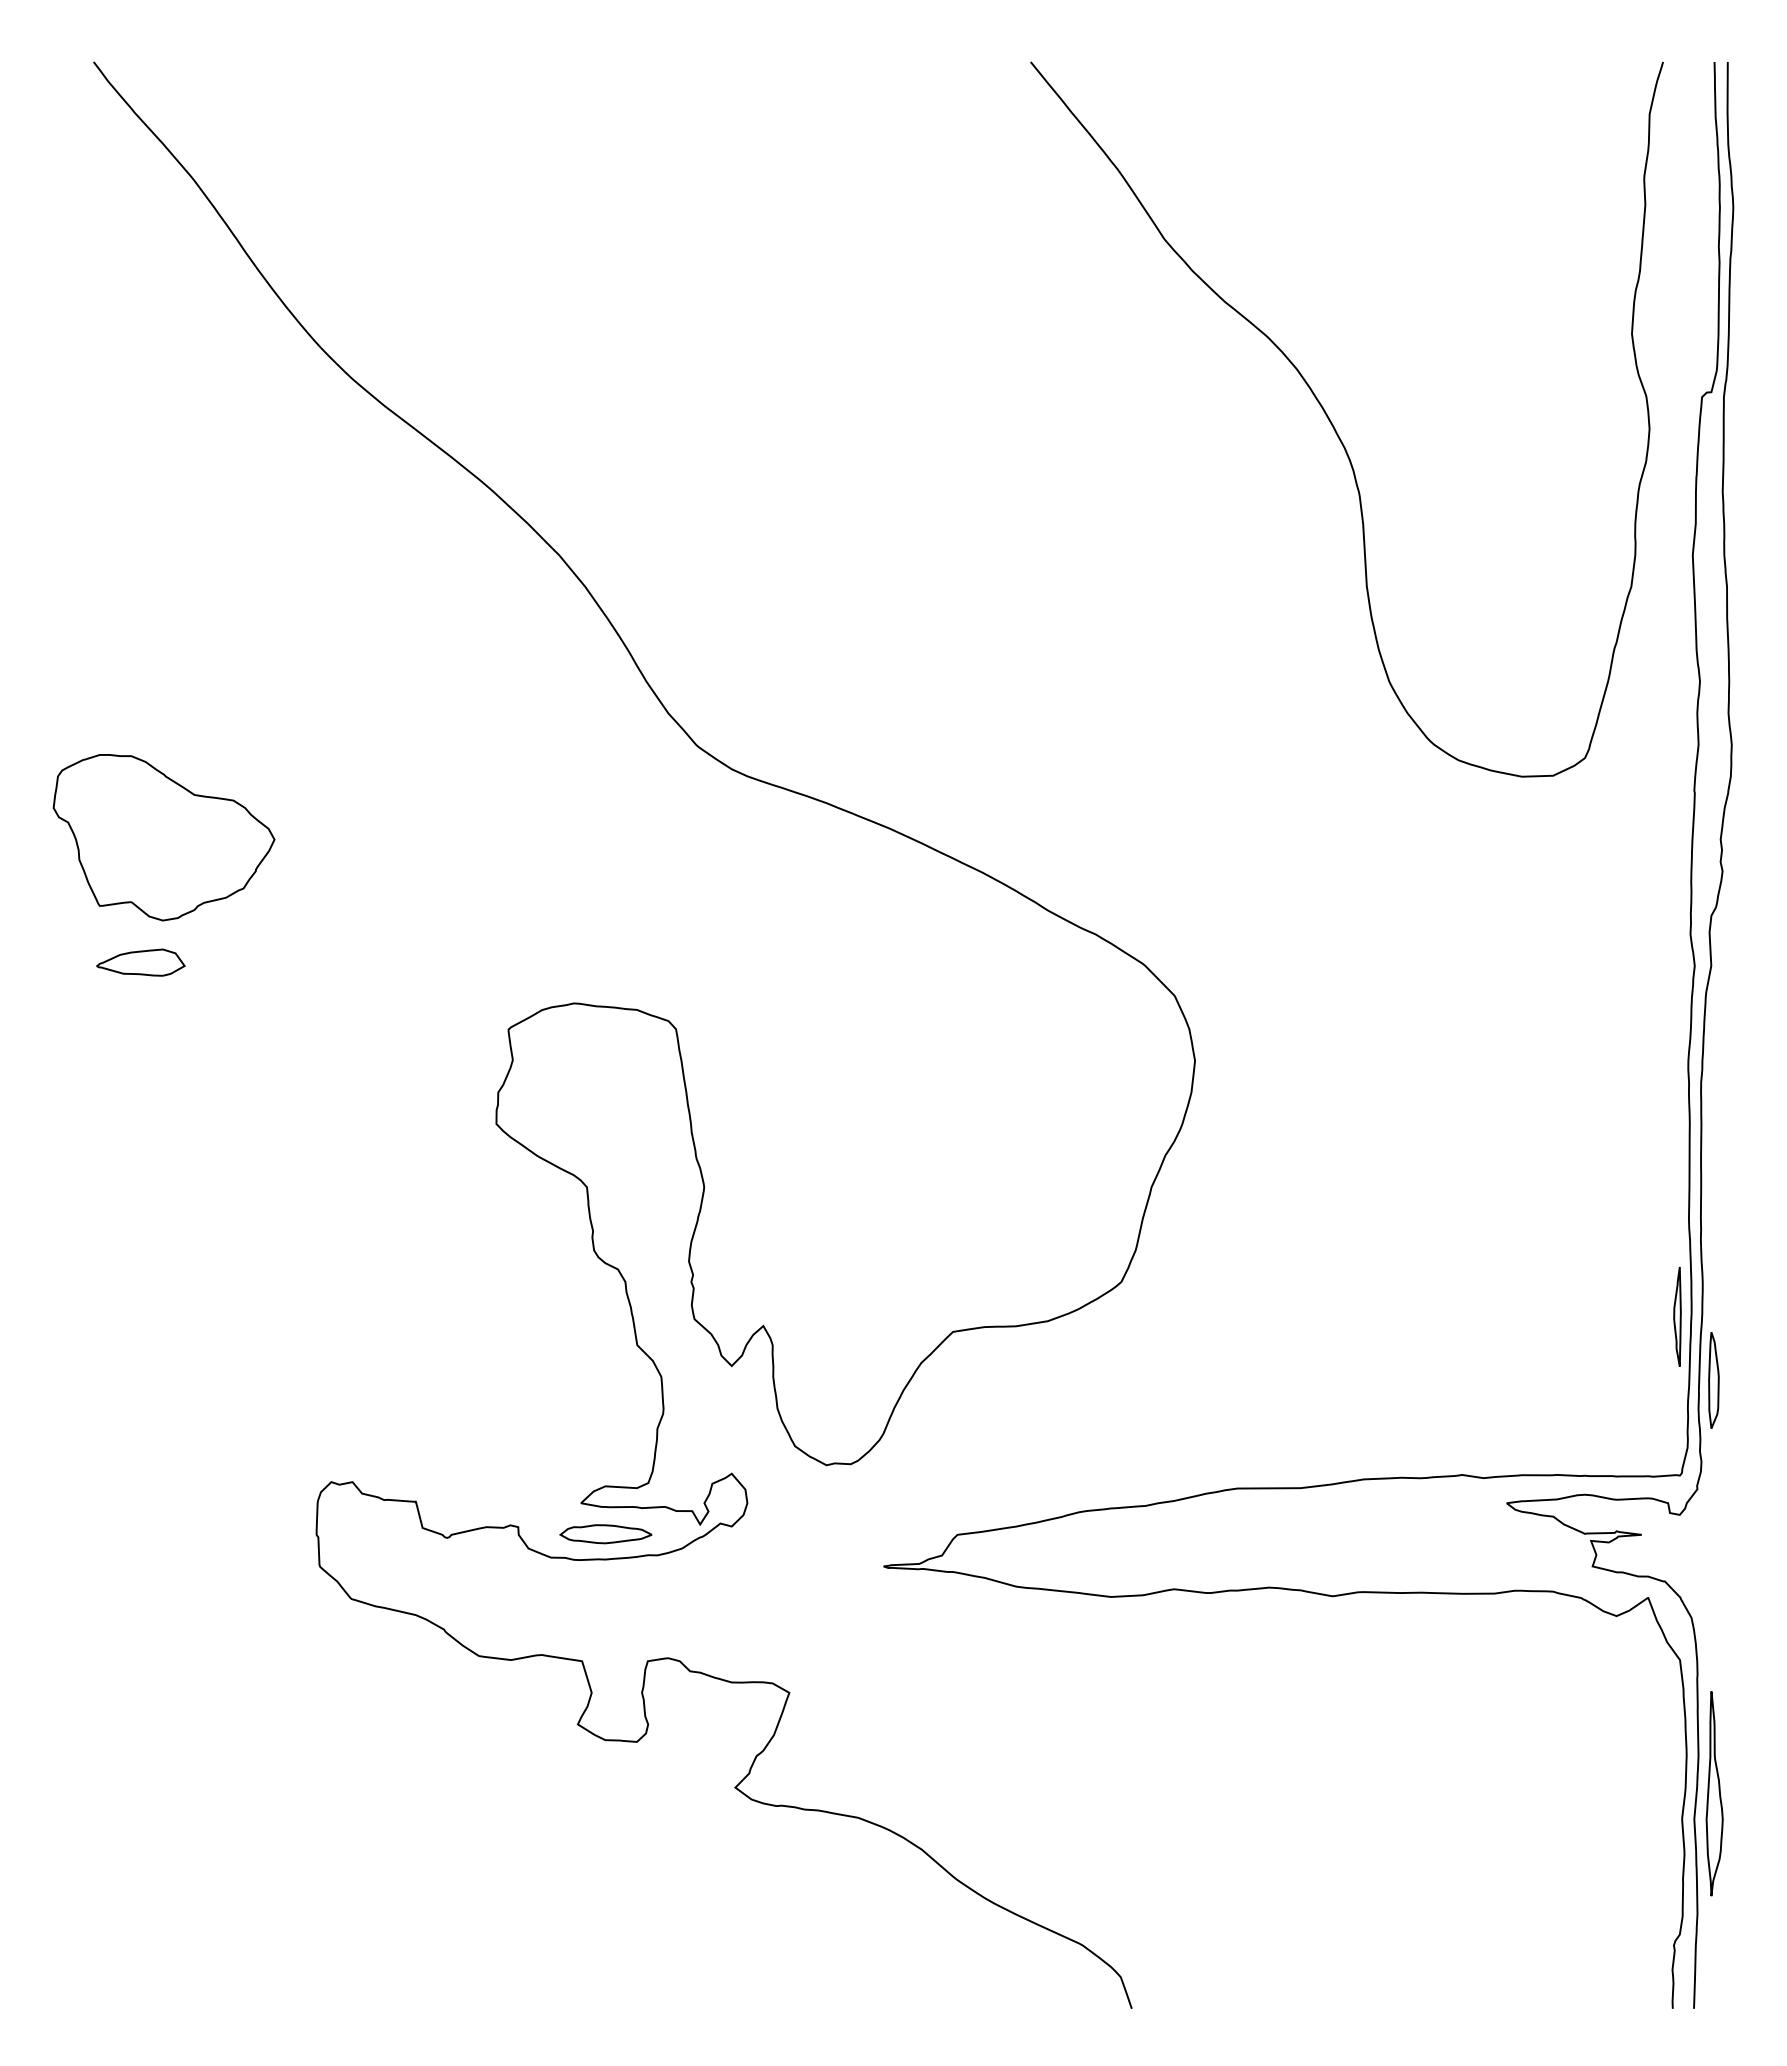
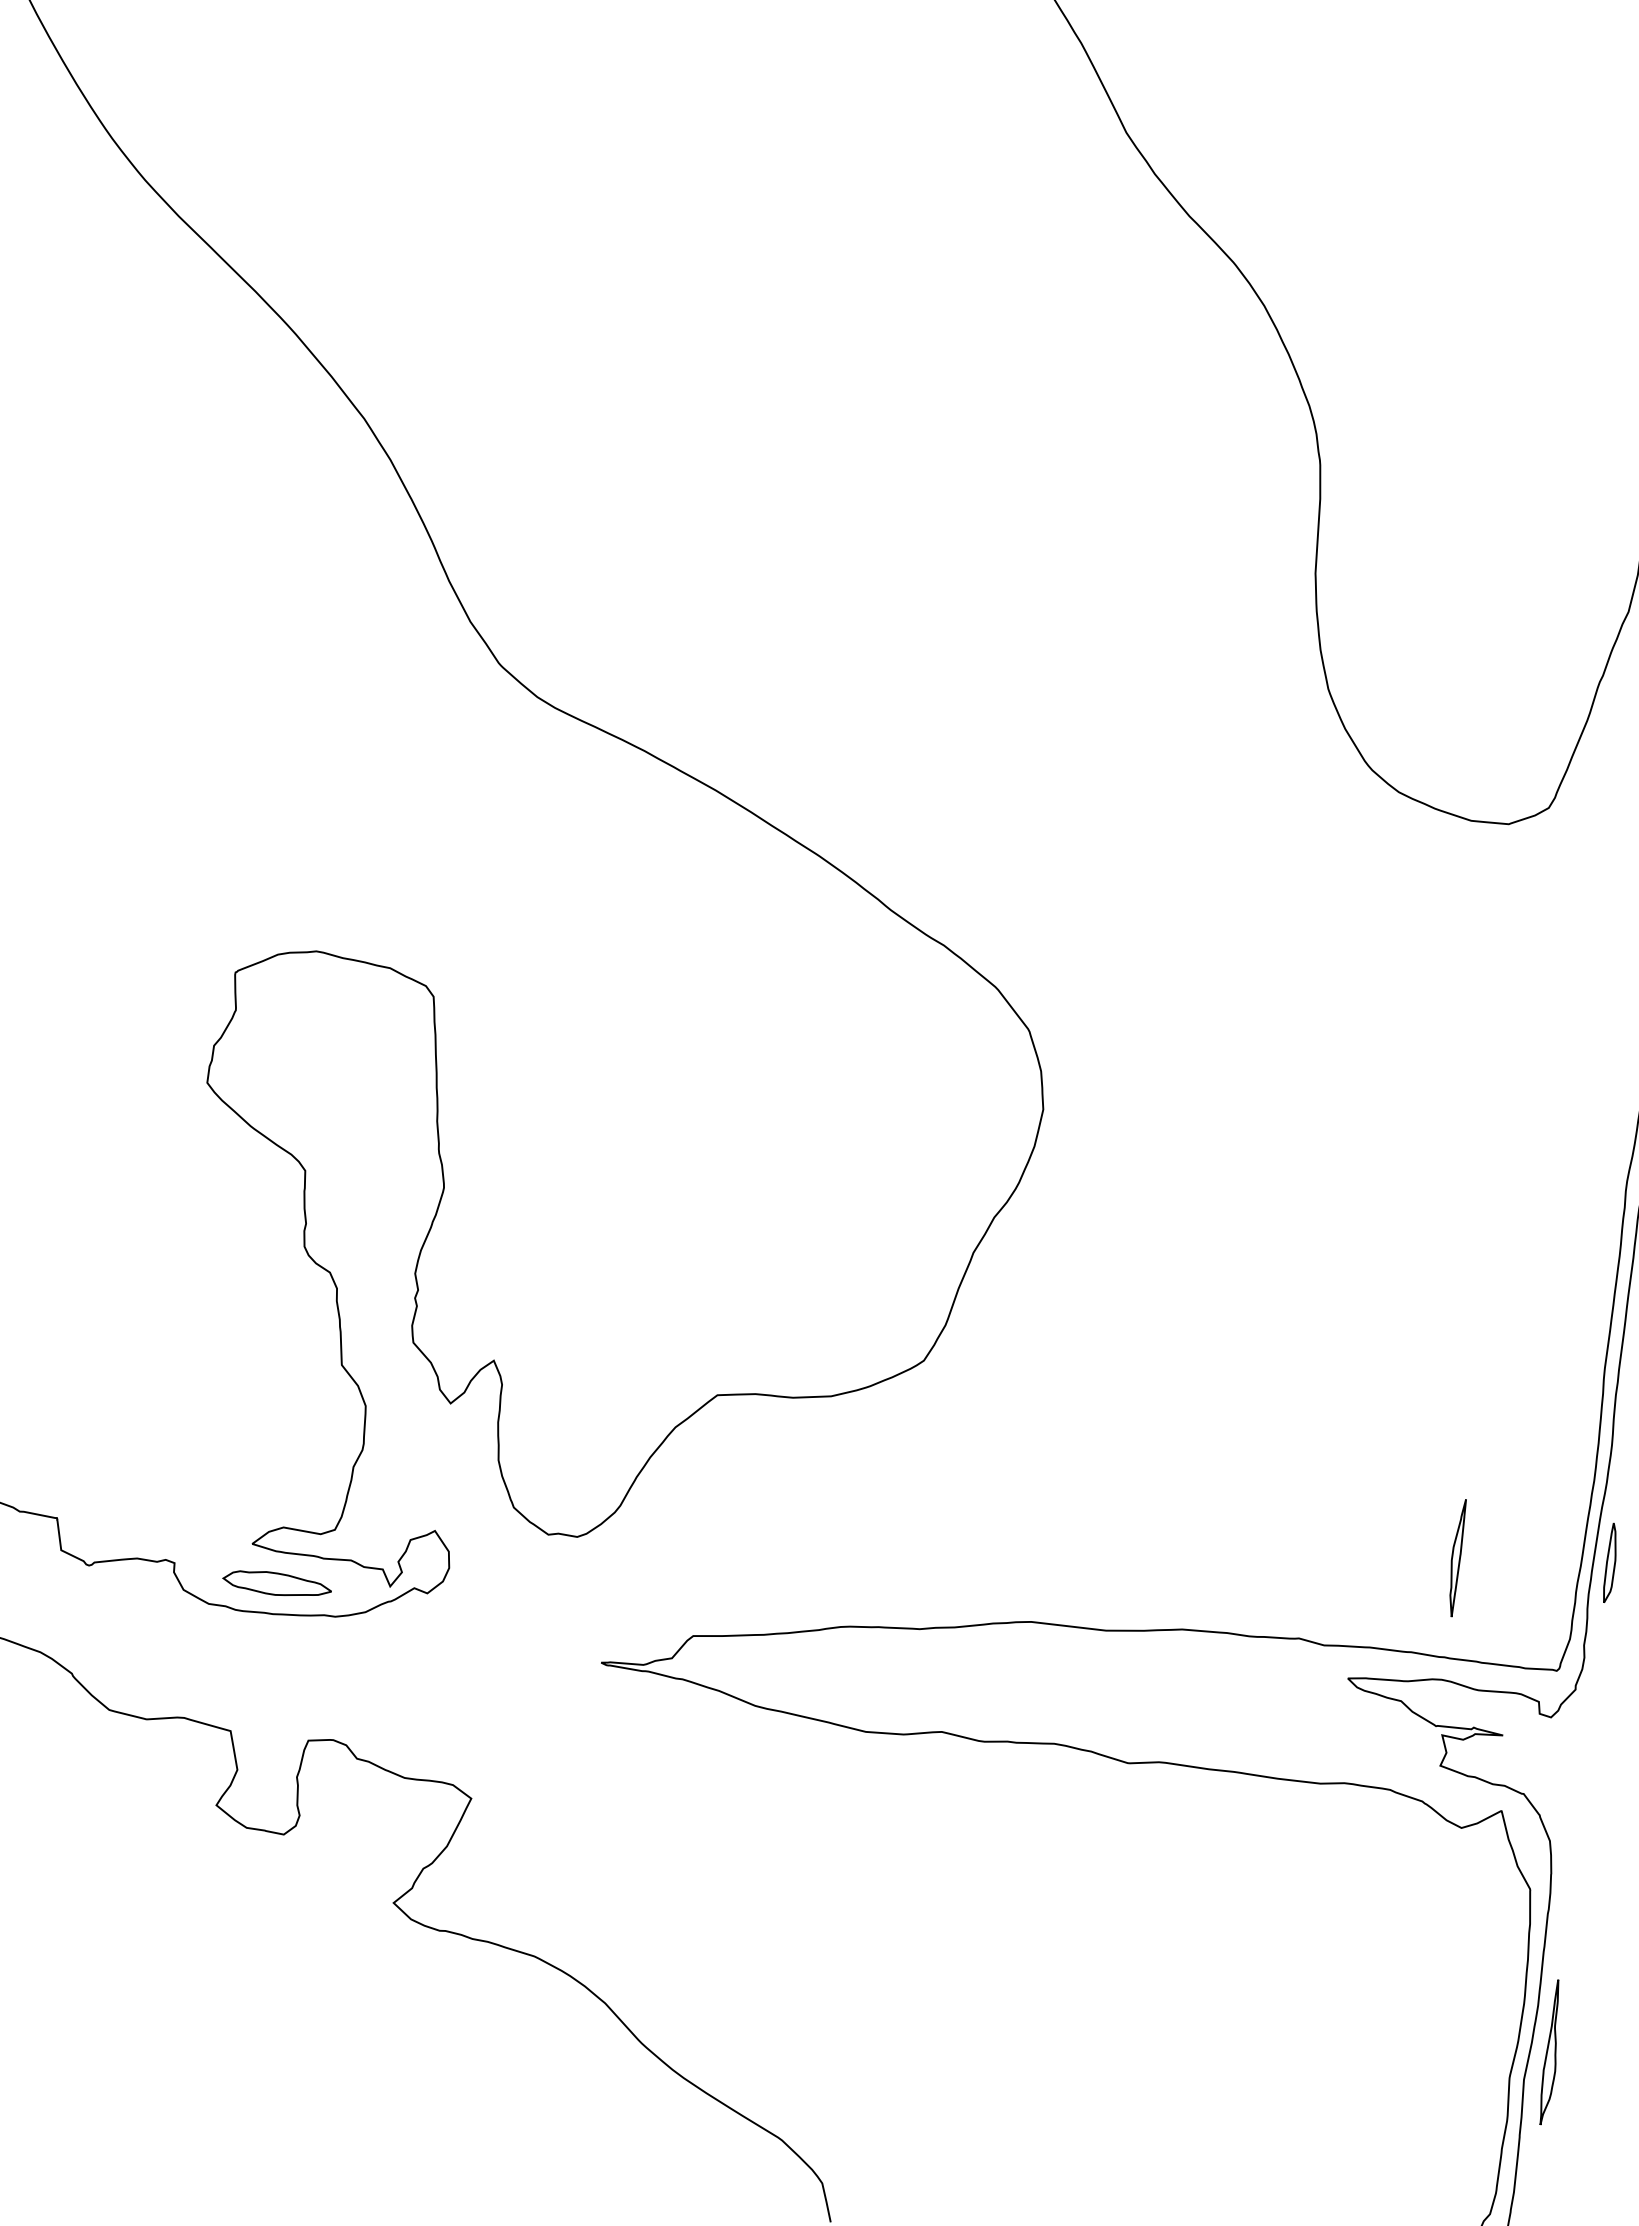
part: (1677, 1316) -> (1456, 1557), moved
part: (1713, 1380) -> (1610, 1563), size x0.7
part: (1714, 1793) -> (1551, 2052), size x0.6

